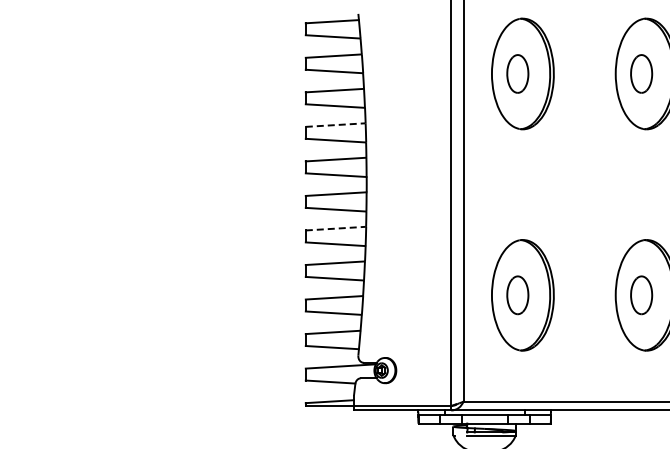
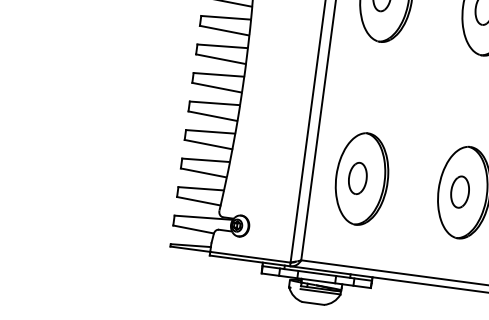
line: (335, 125) -> (225, 18), dashed -> solid
line: (335, 228) -> (214, 103), dashed -> solid

